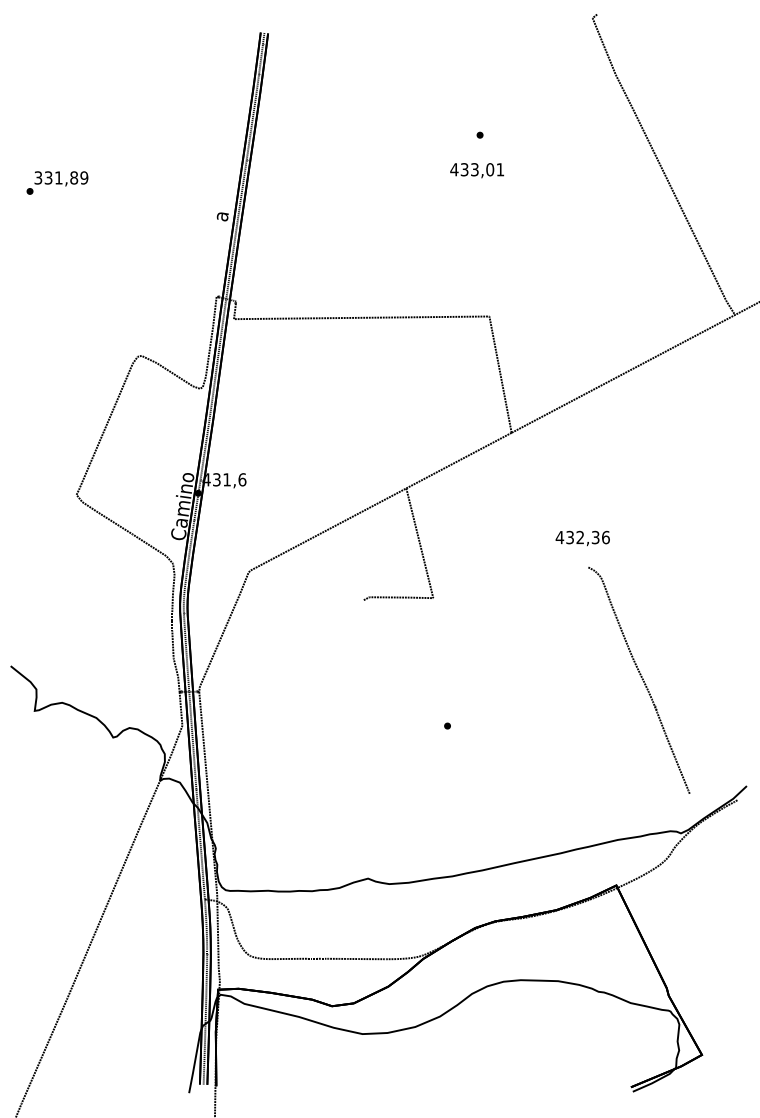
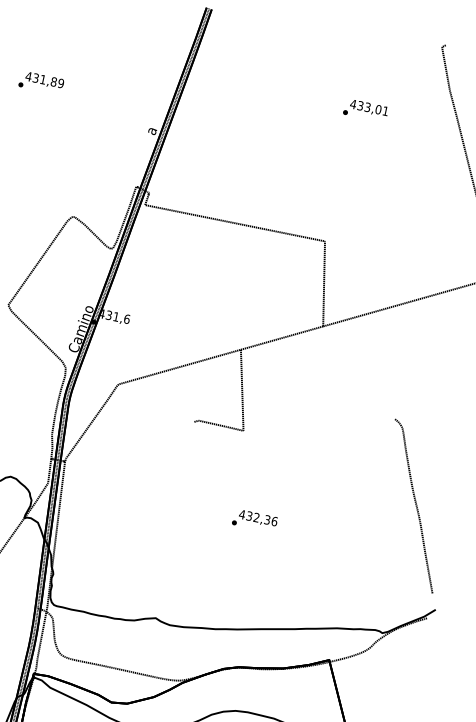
text: (476, 170) -> (368, 108), moved
text: (38, 177) -> (28, 76), 331,89 -> 431,89
text: (582, 538) -> (258, 518), moved
curve: (641, 679) -> (415, 505), moved

